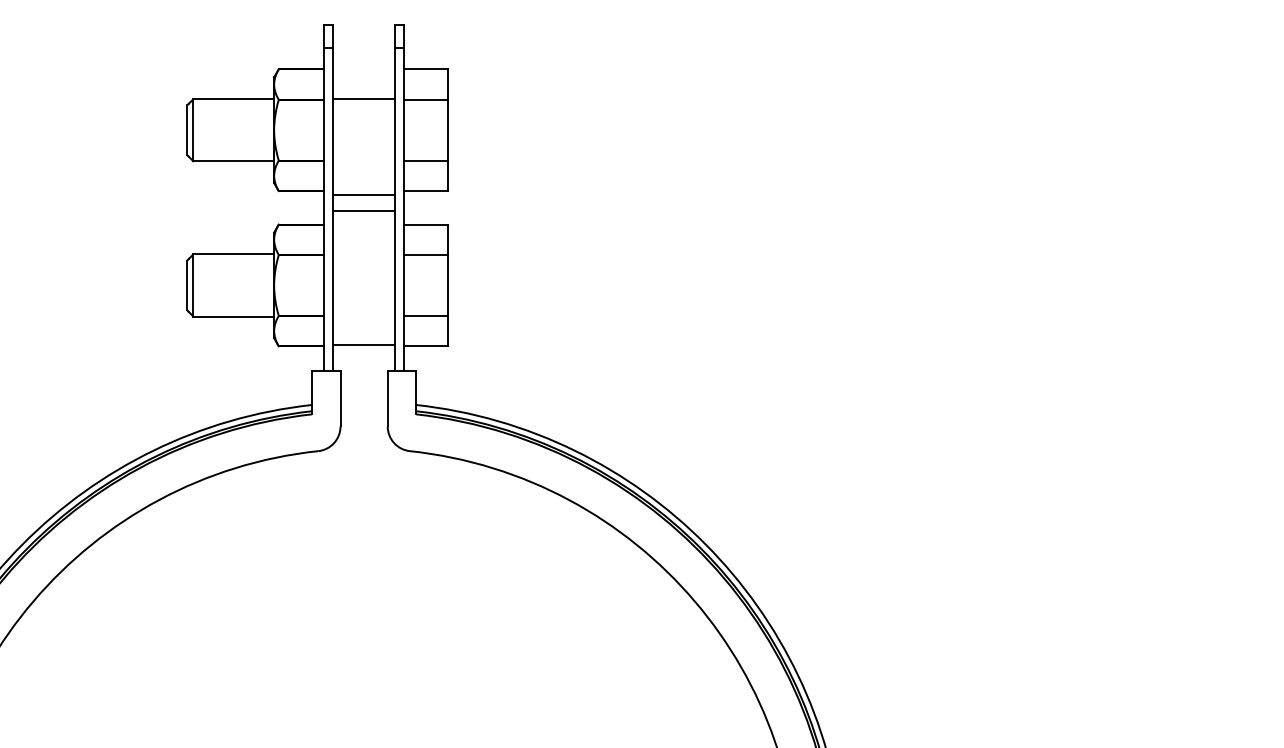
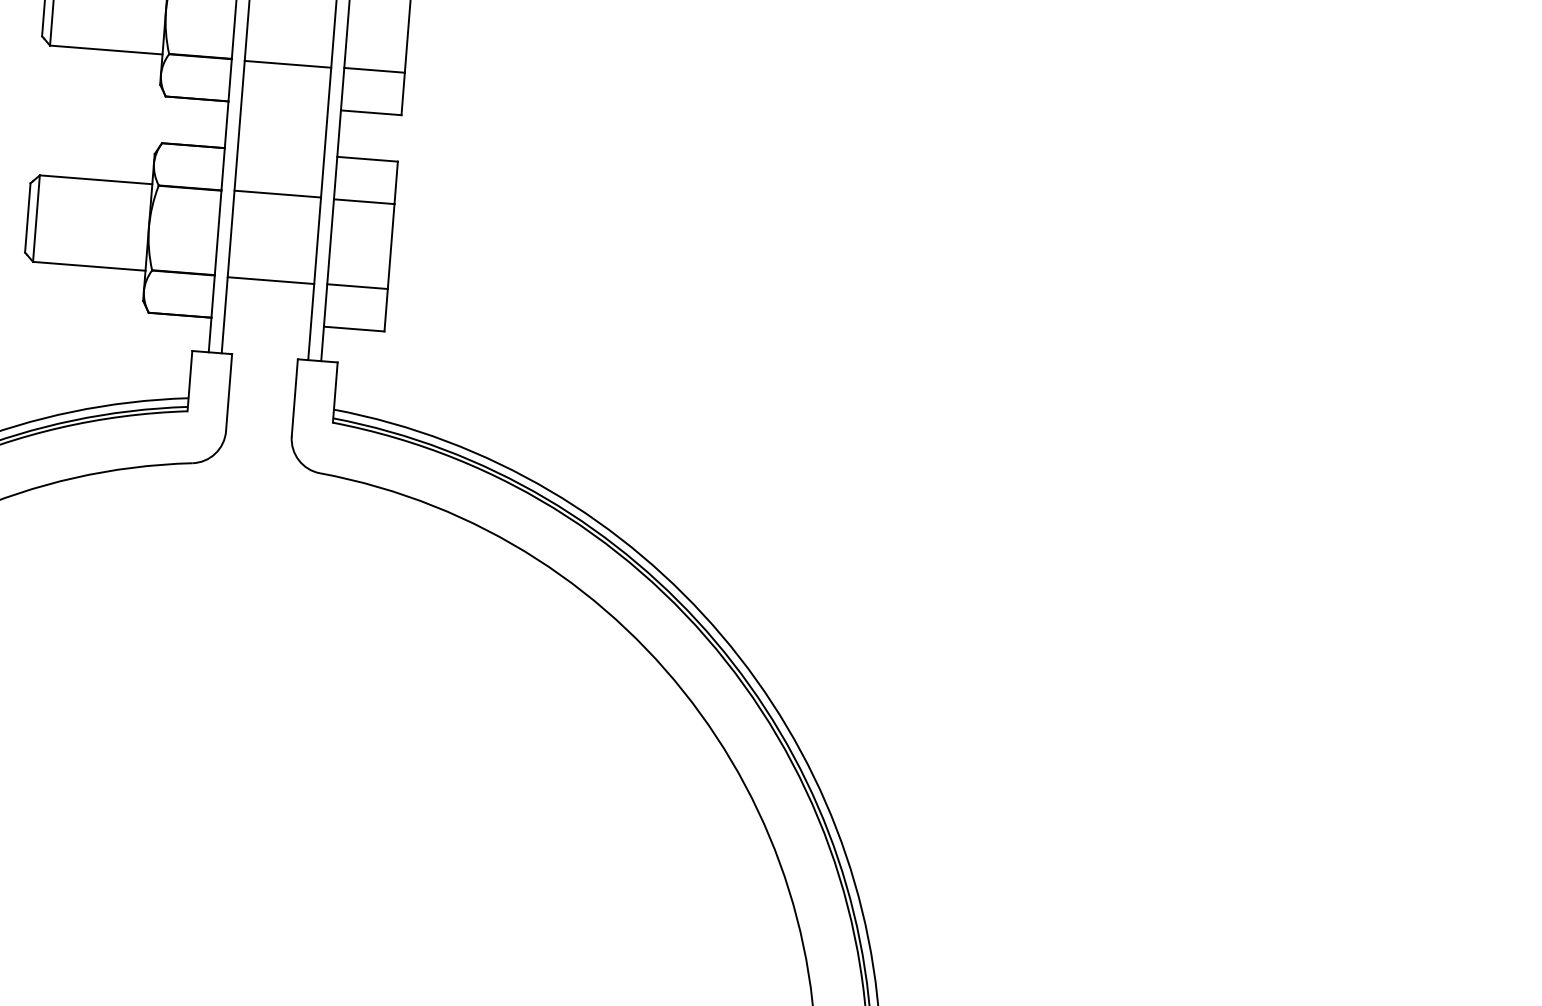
line: (364, 195) -> (288, 64), moved
line: (364, 211) -> (278, 194), moved
line: (364, 344) -> (271, 280), moved

